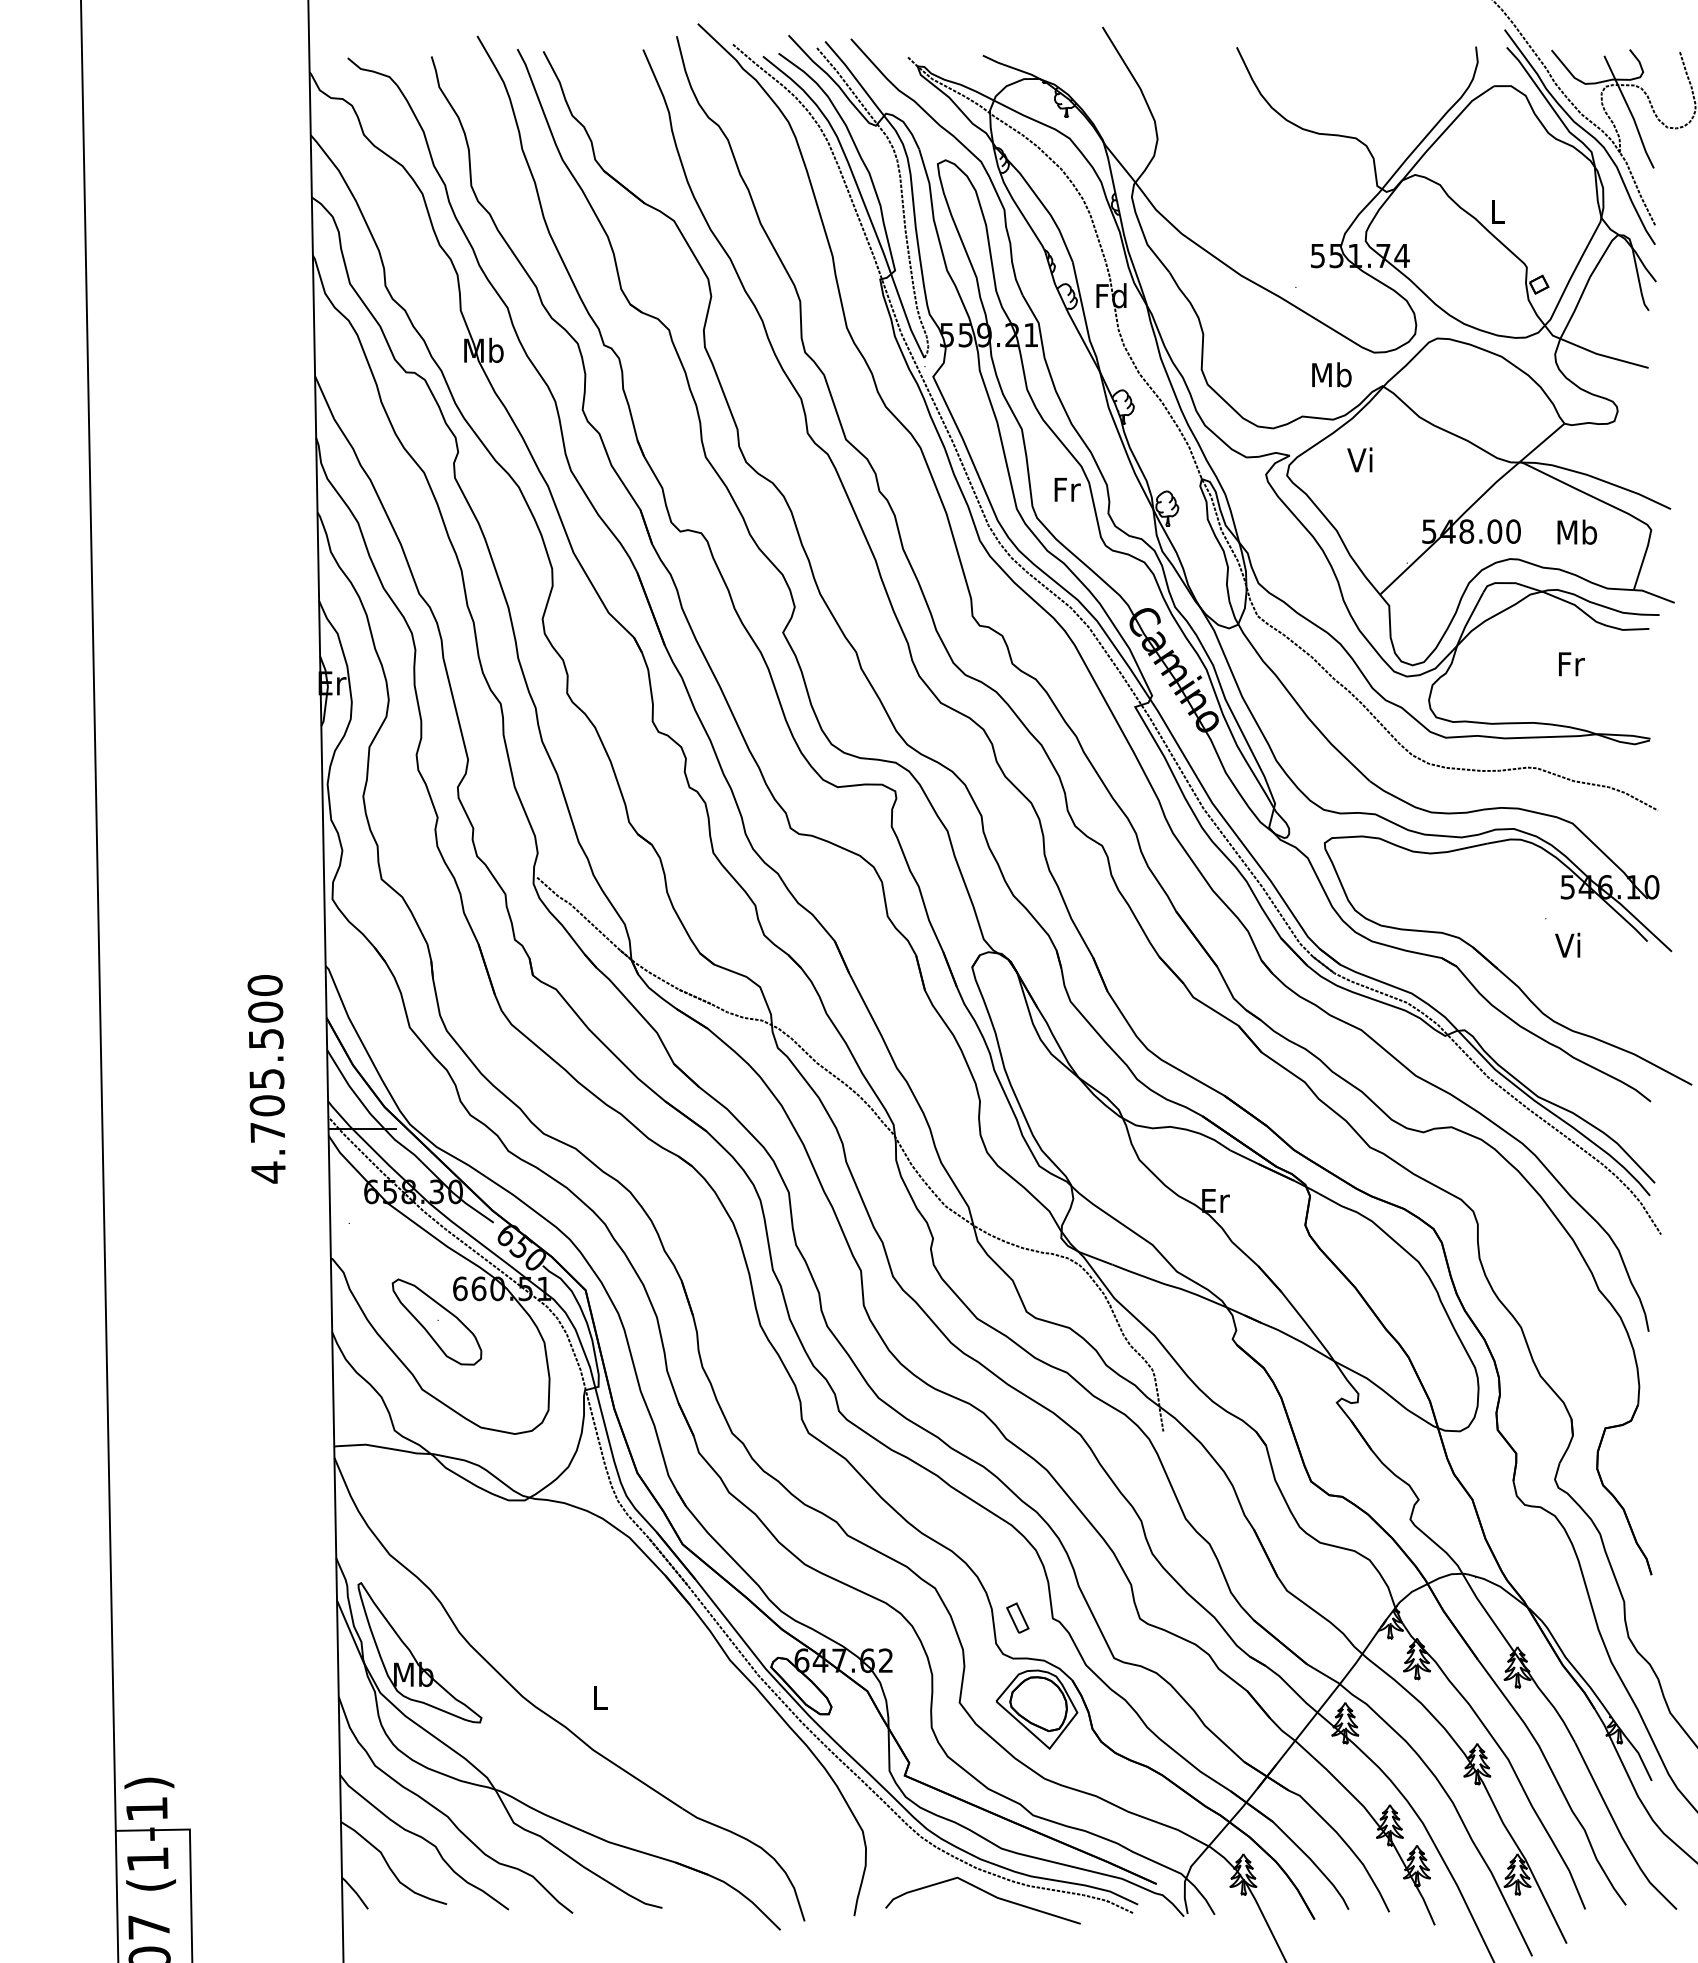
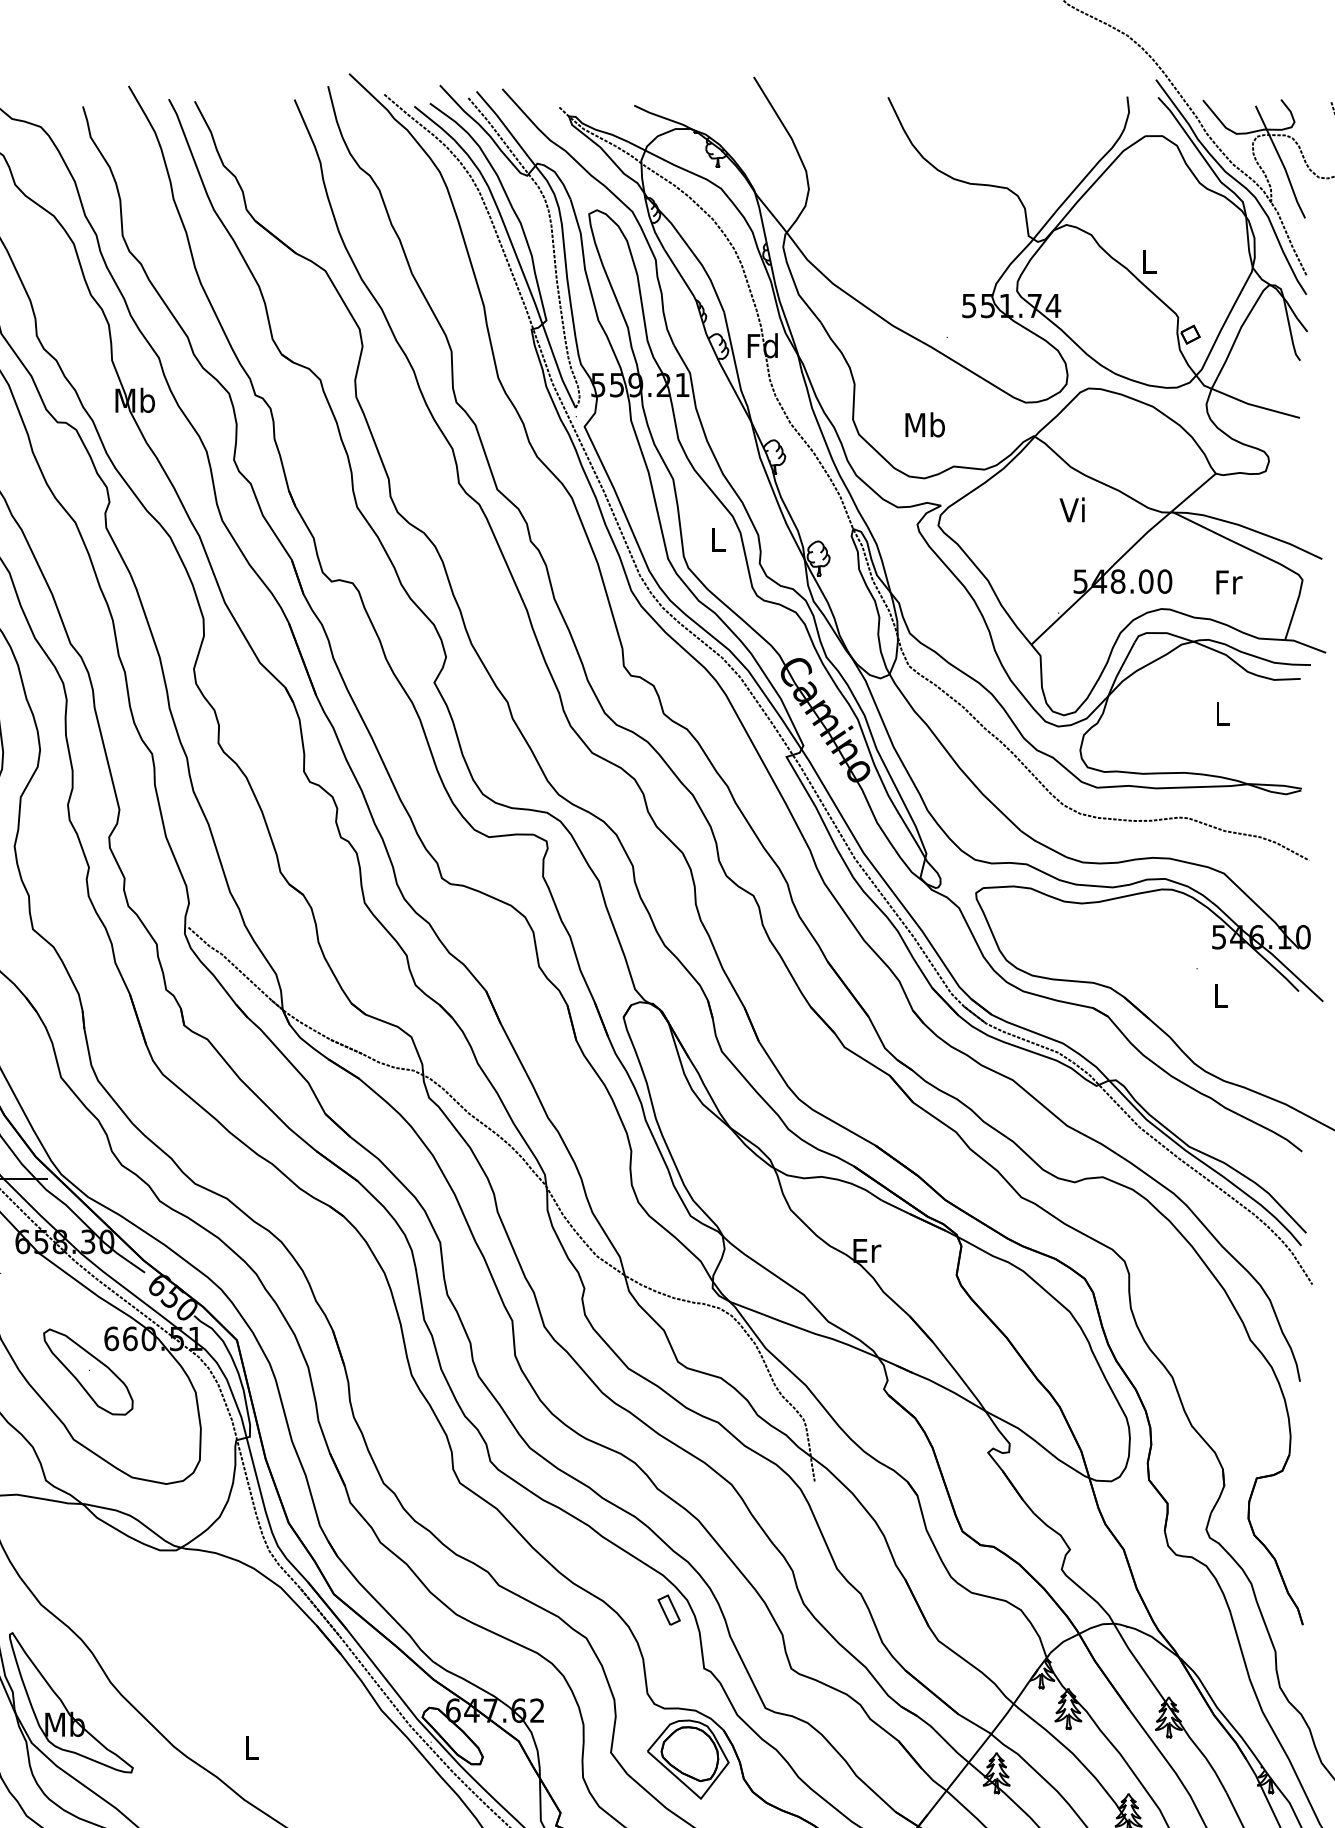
text: (1331, 374) -> (924, 424), moved
text: (1359, 459) -> (1071, 509), moved
text: (1067, 489) -> (718, 539), Fr -> L
text: (1577, 531) -> (1228, 581), Mb -> Fr
text: (1571, 664) -> (1222, 714), Fr -> L
text: (1567, 944) -> (1218, 994), Vi -> L
part: (1017, 1617) -> (668, 1609), moved

